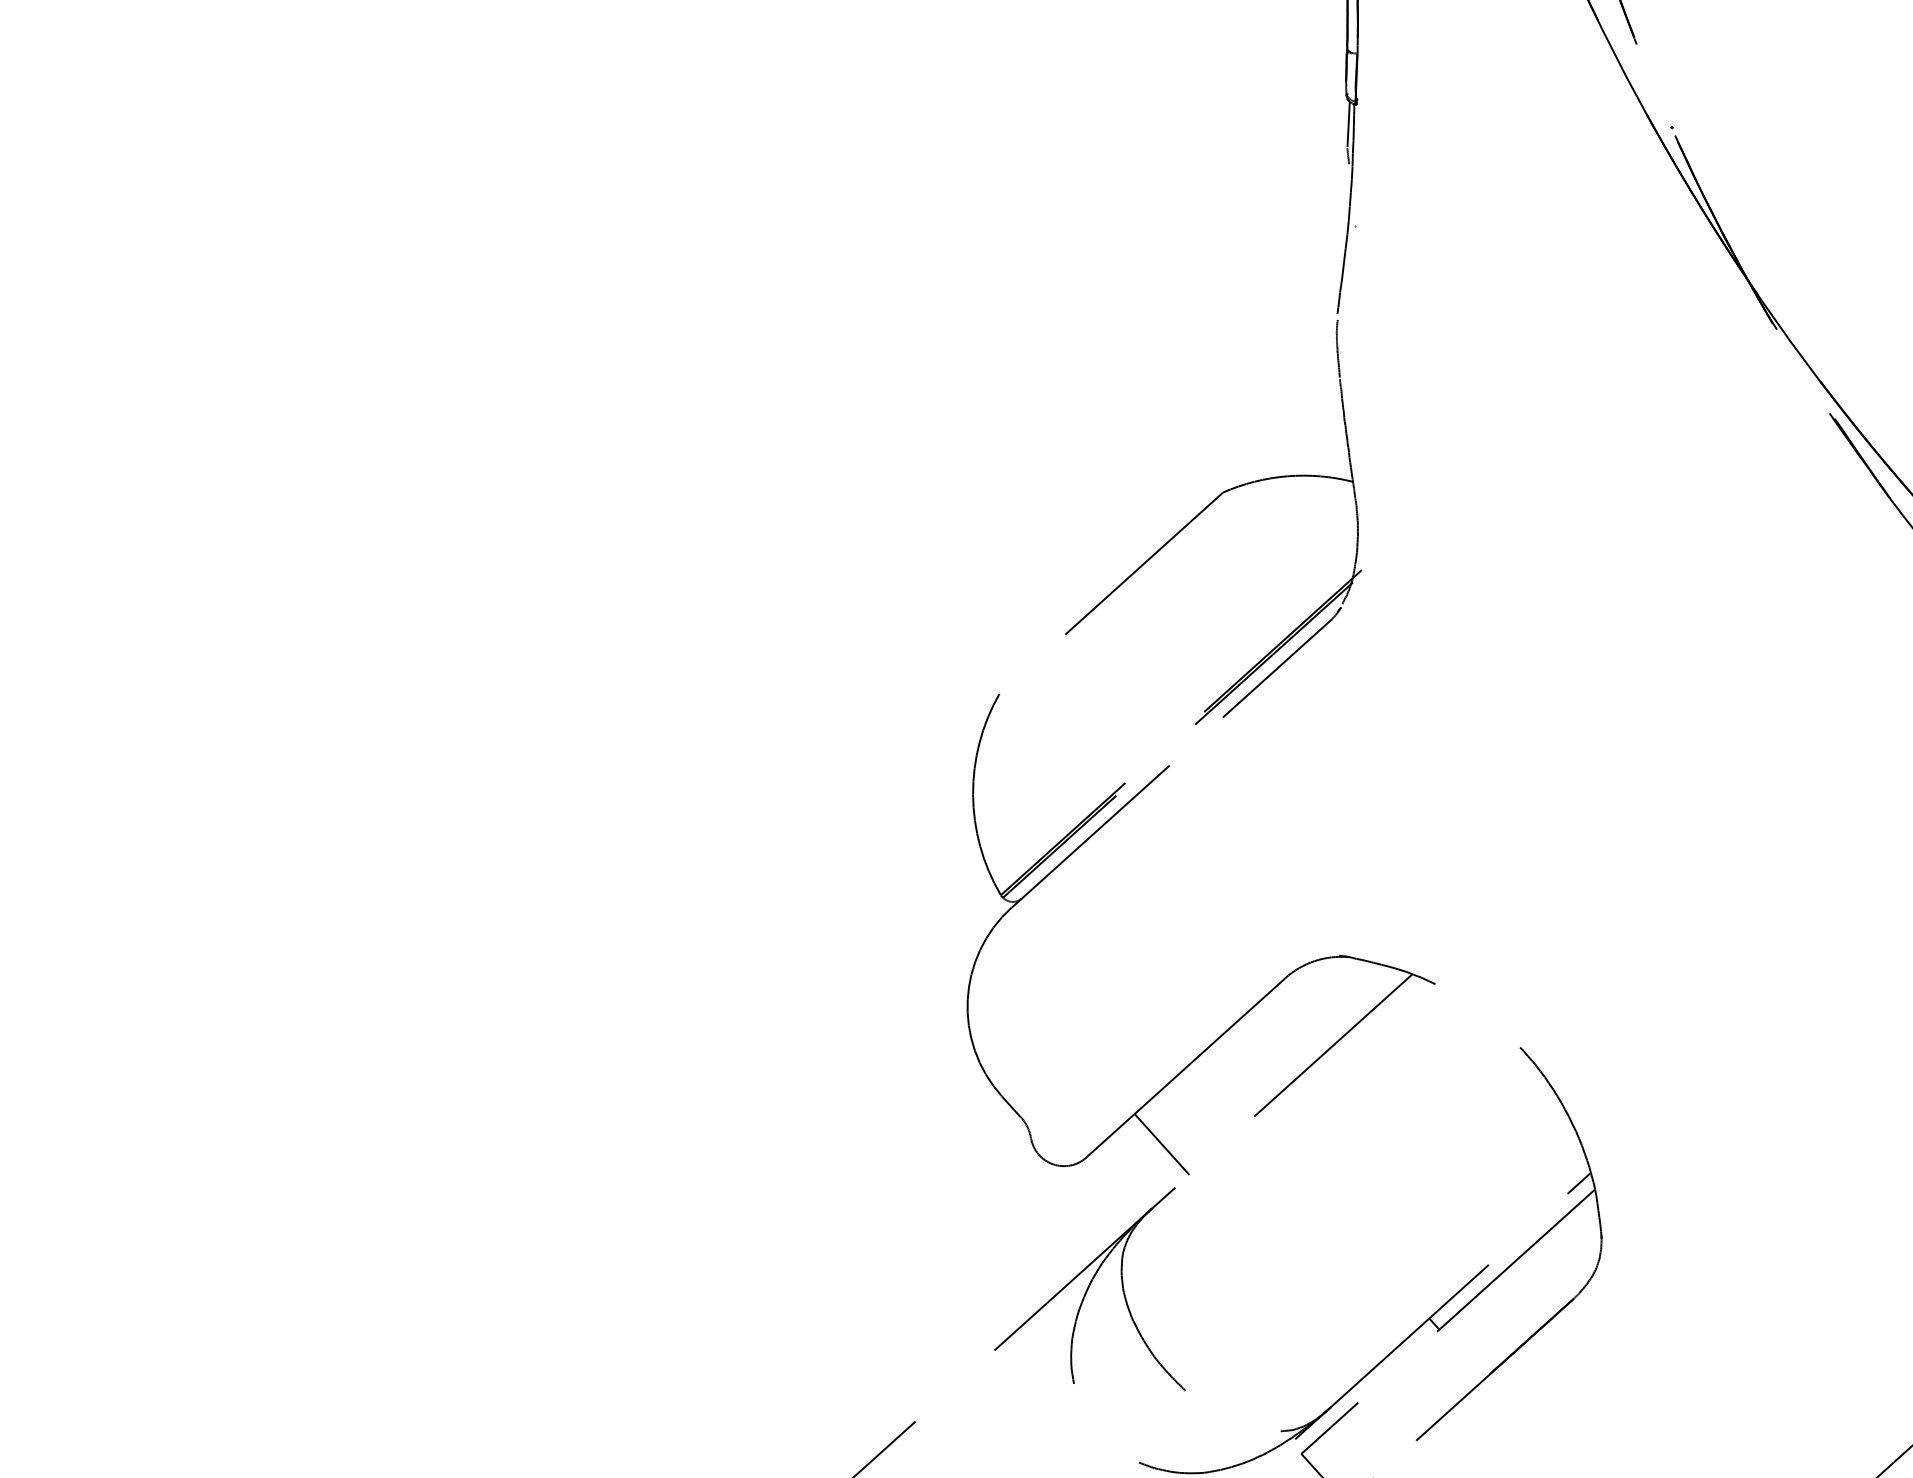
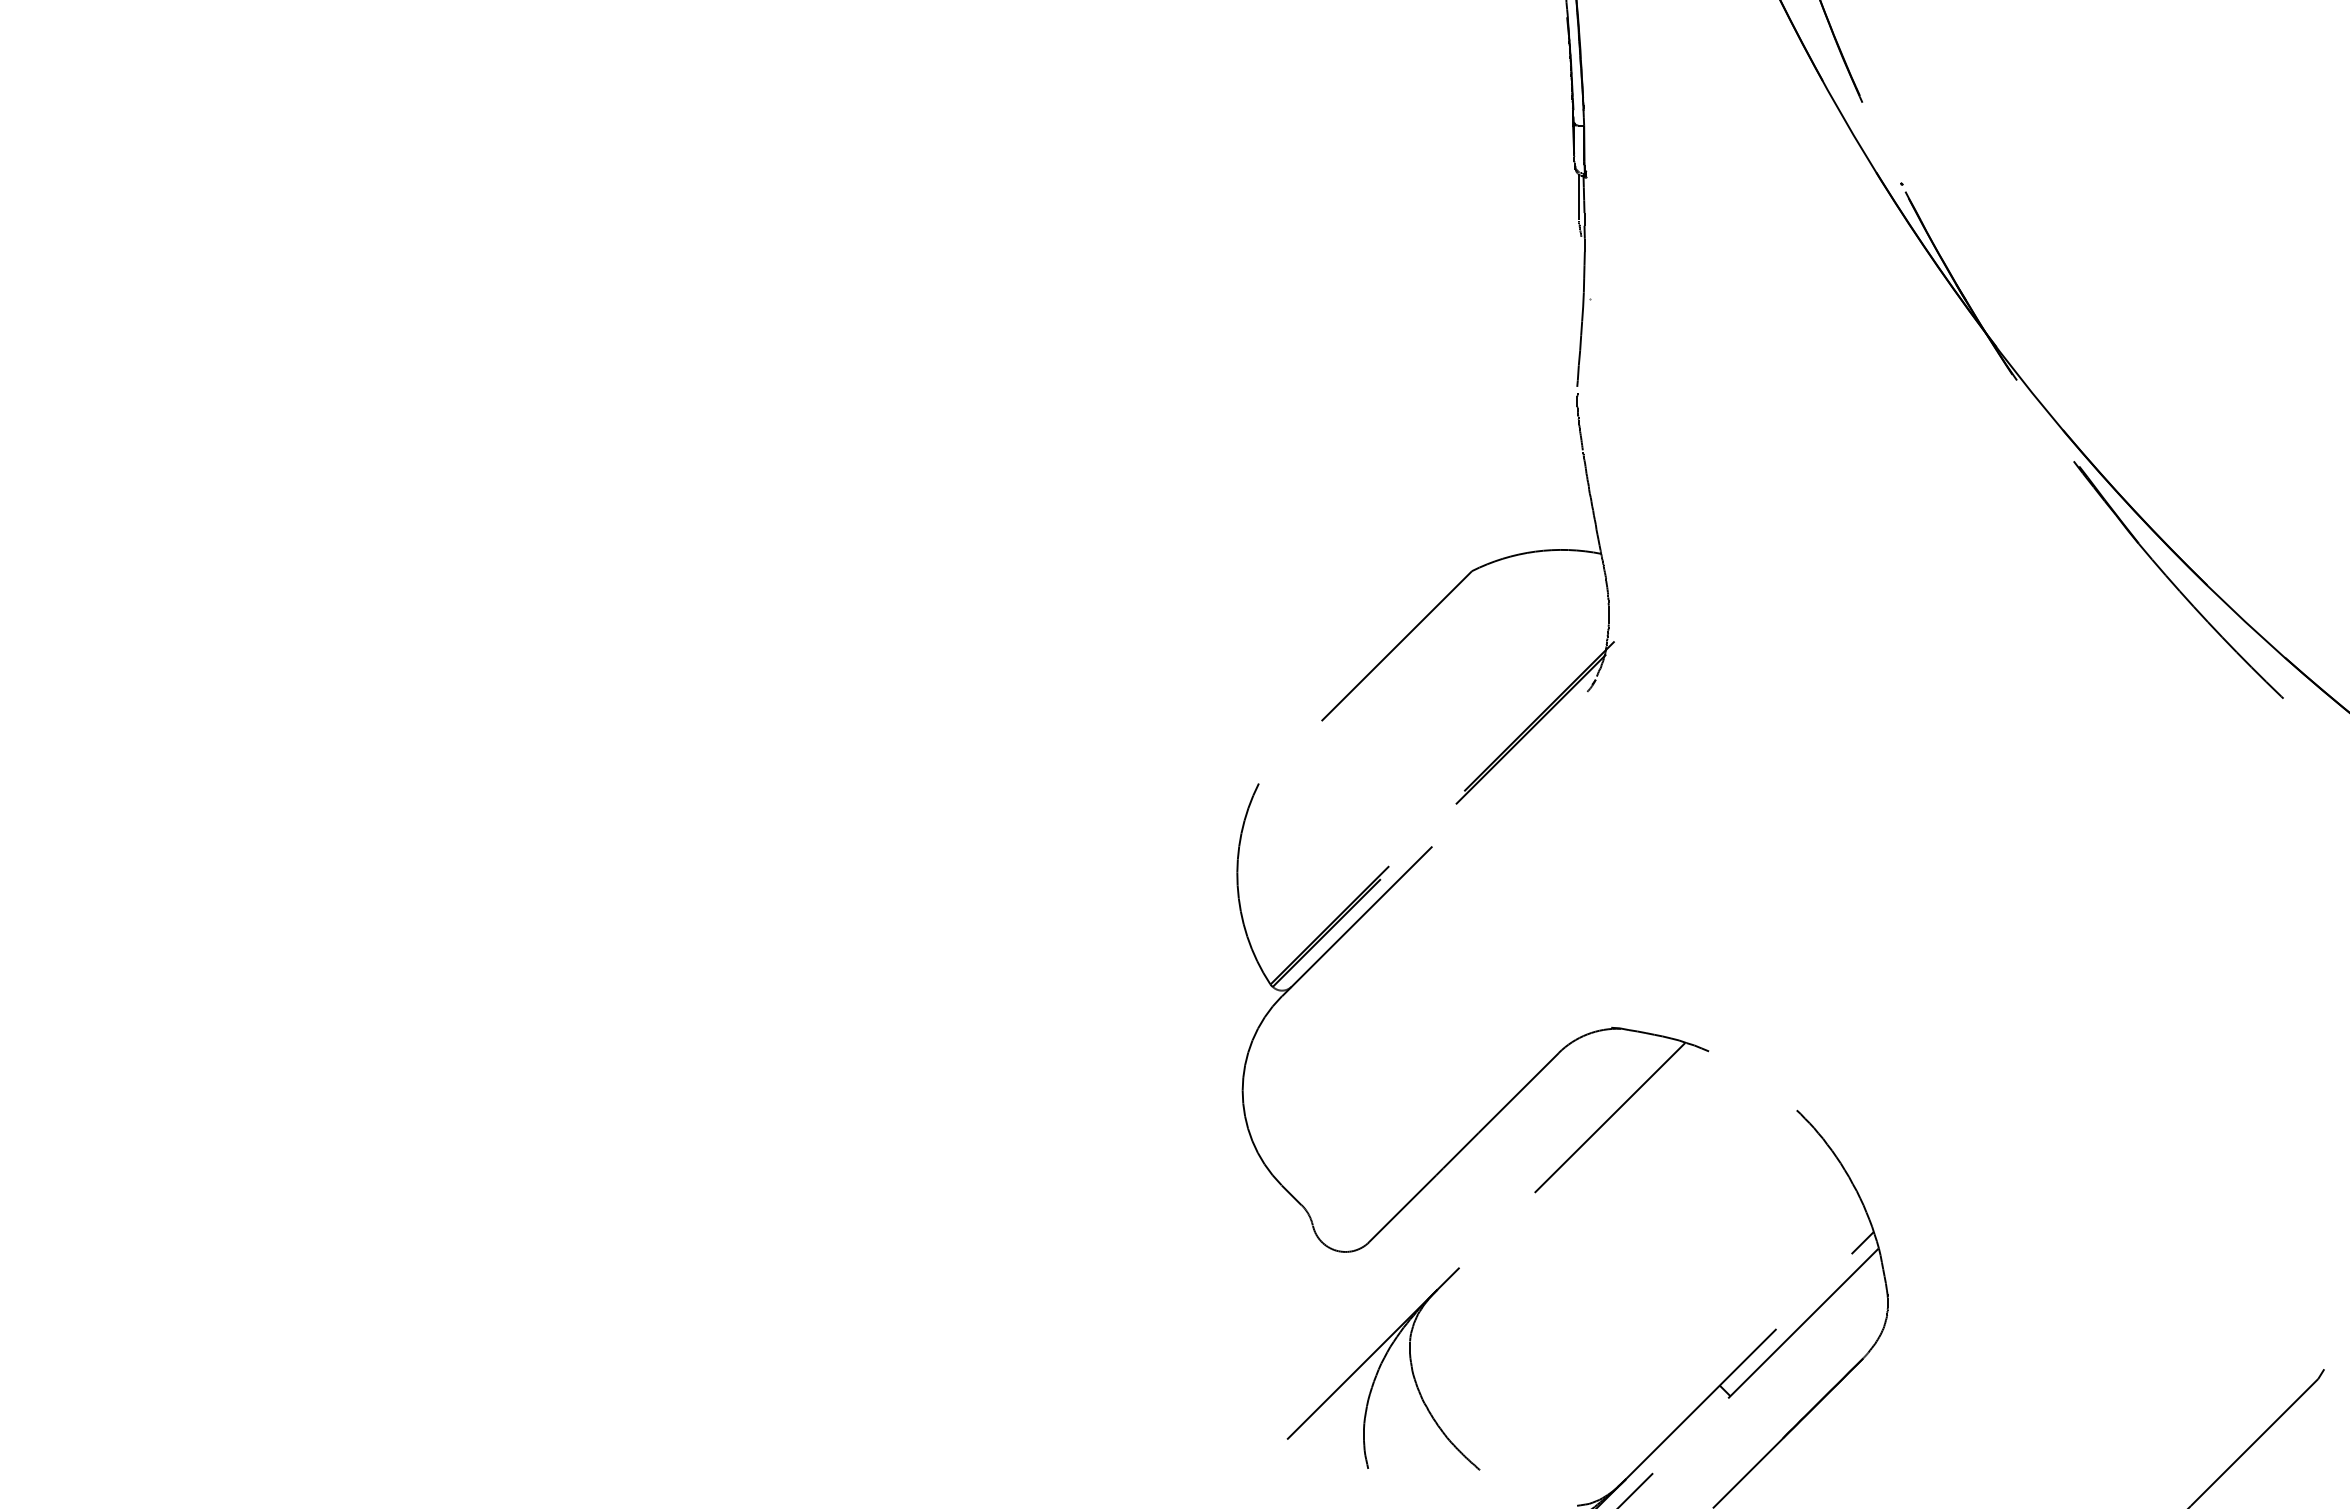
line: (1277, 667) -> (1535, 743), removed
line: (1161, 1144) -> (1443, 1225), removed

